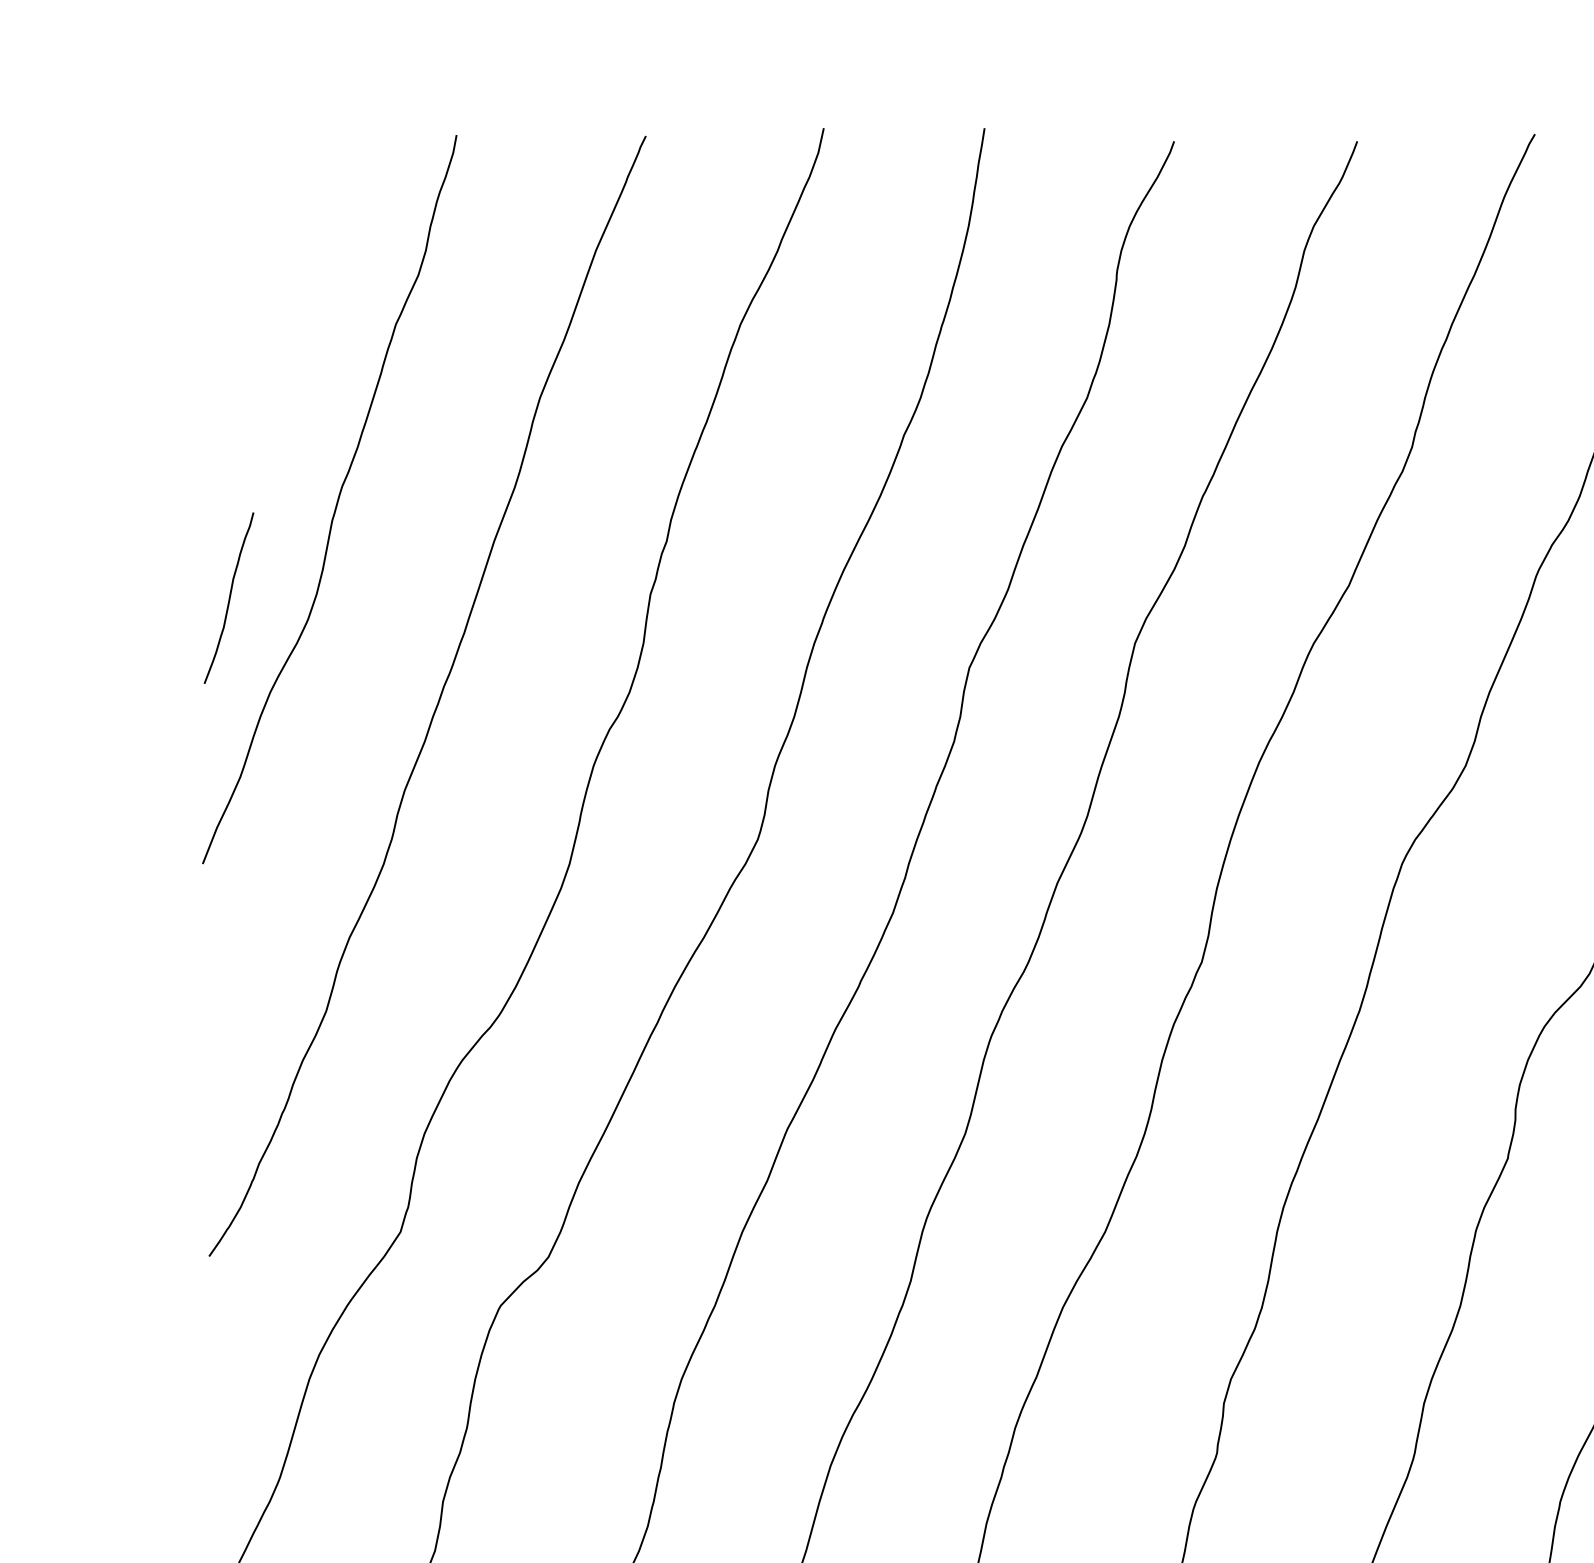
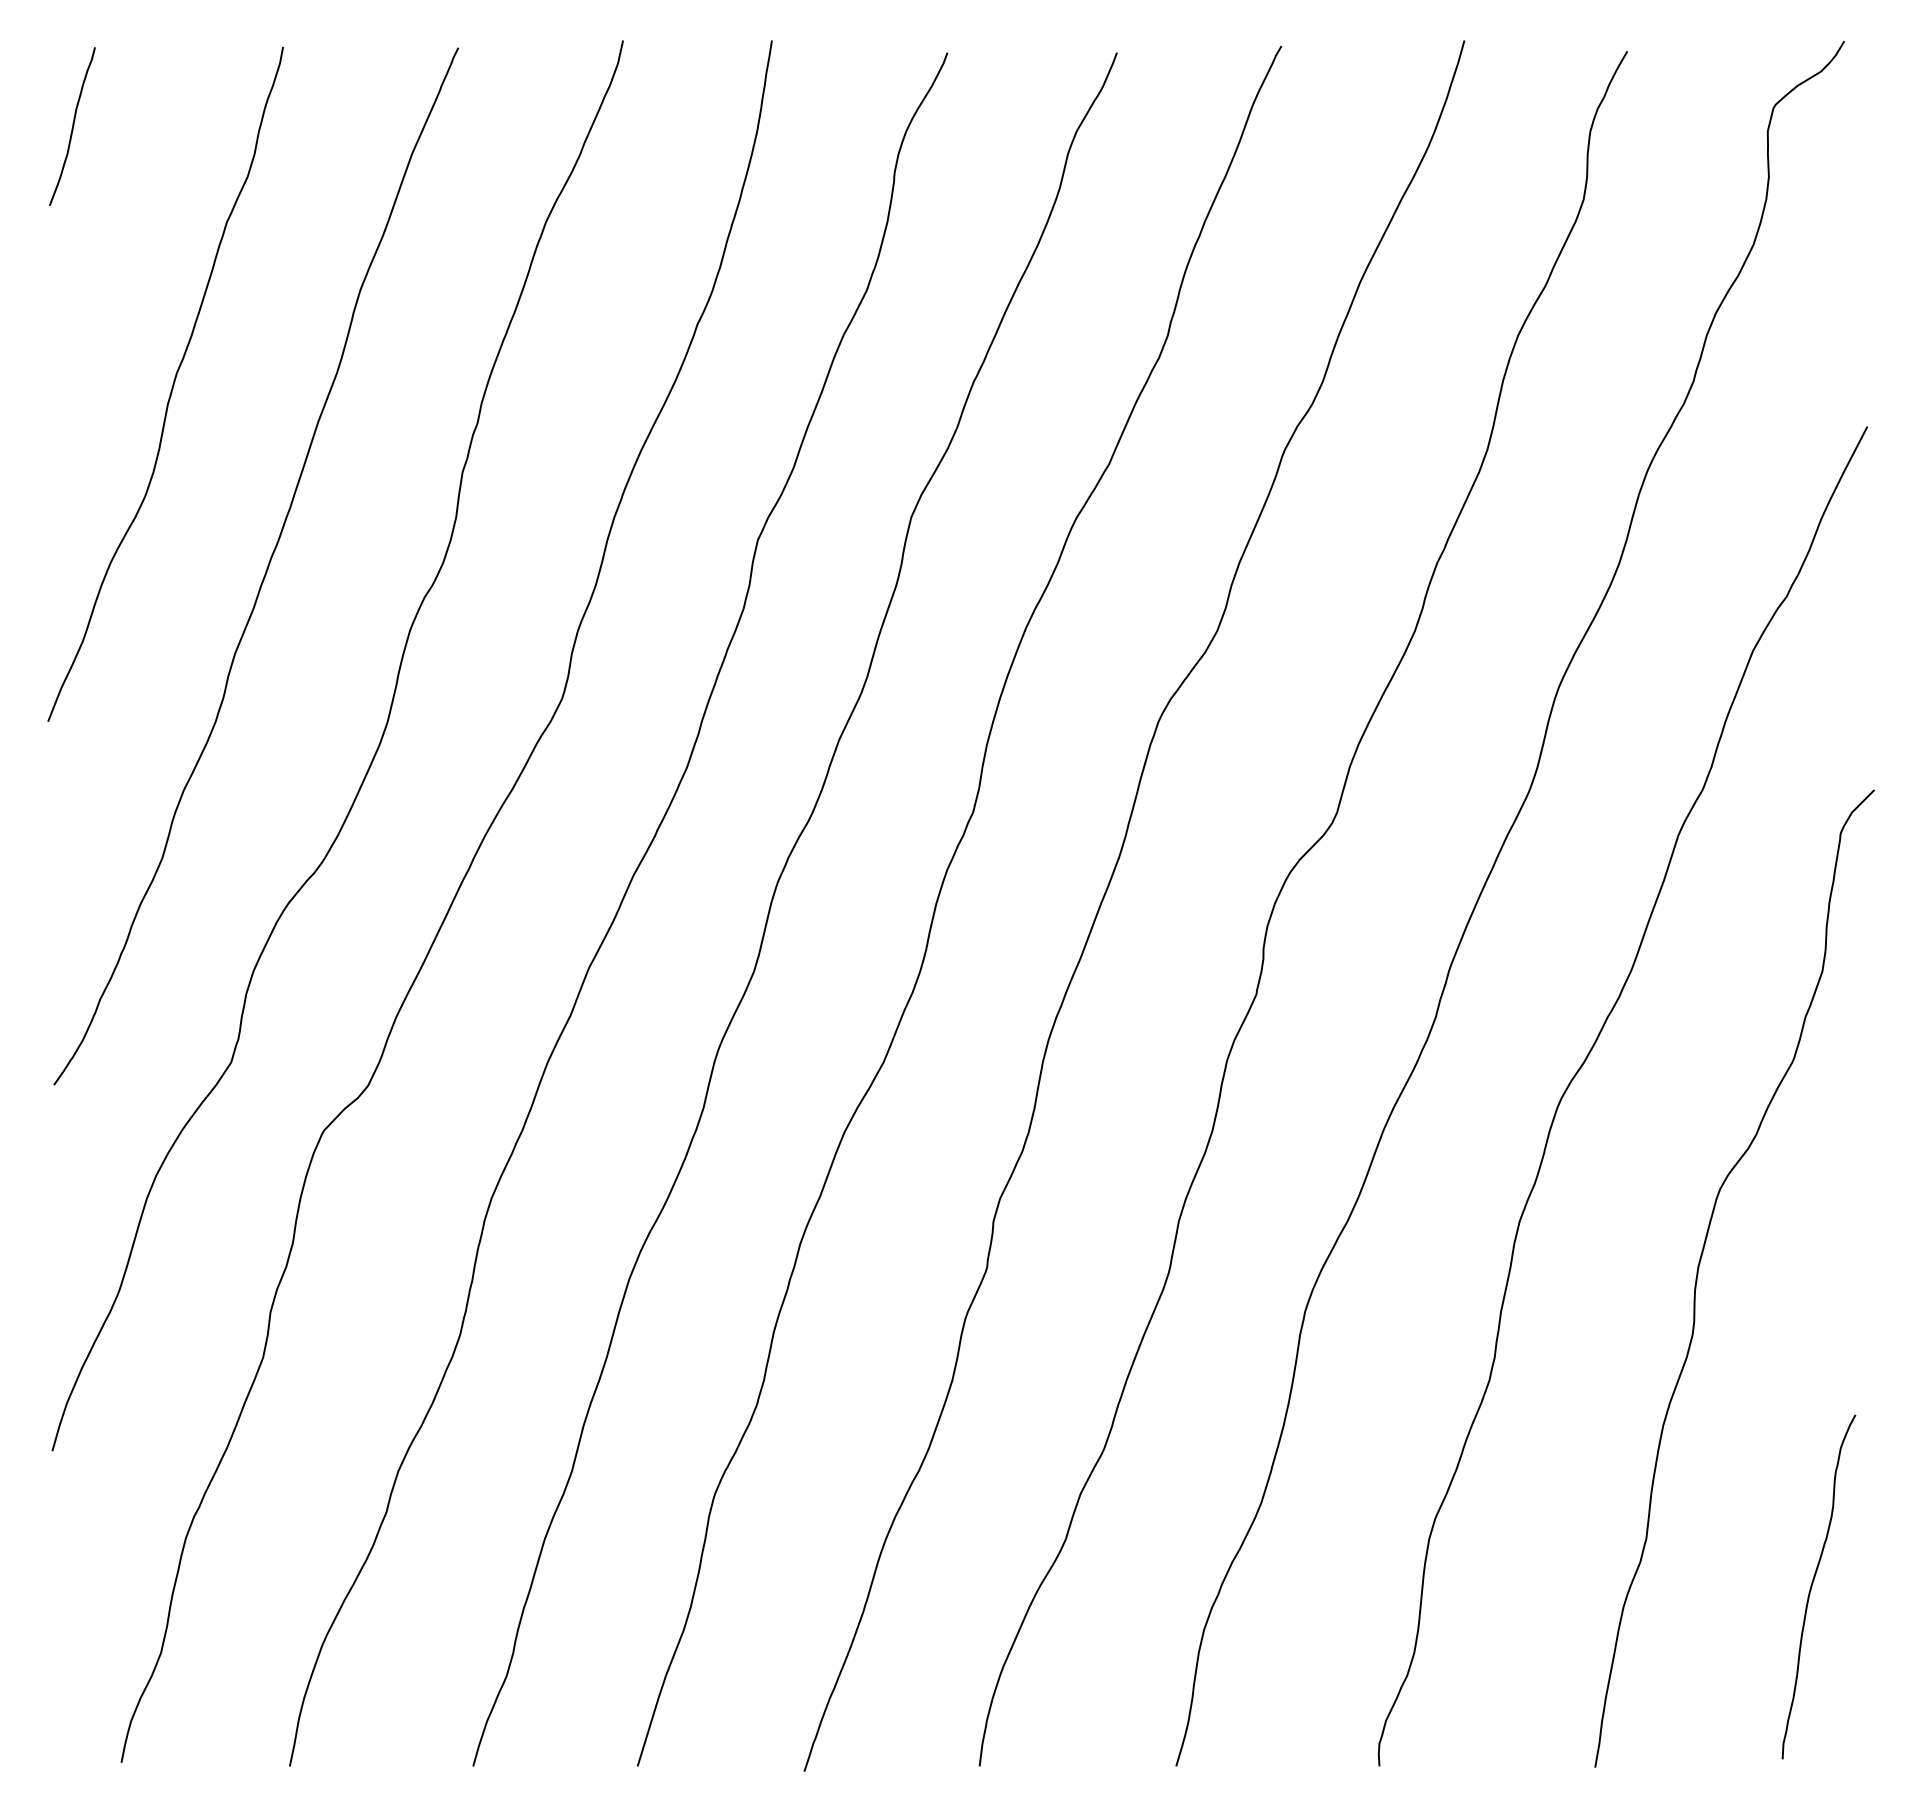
curve: (229, 598) -> (72, 126), moved

